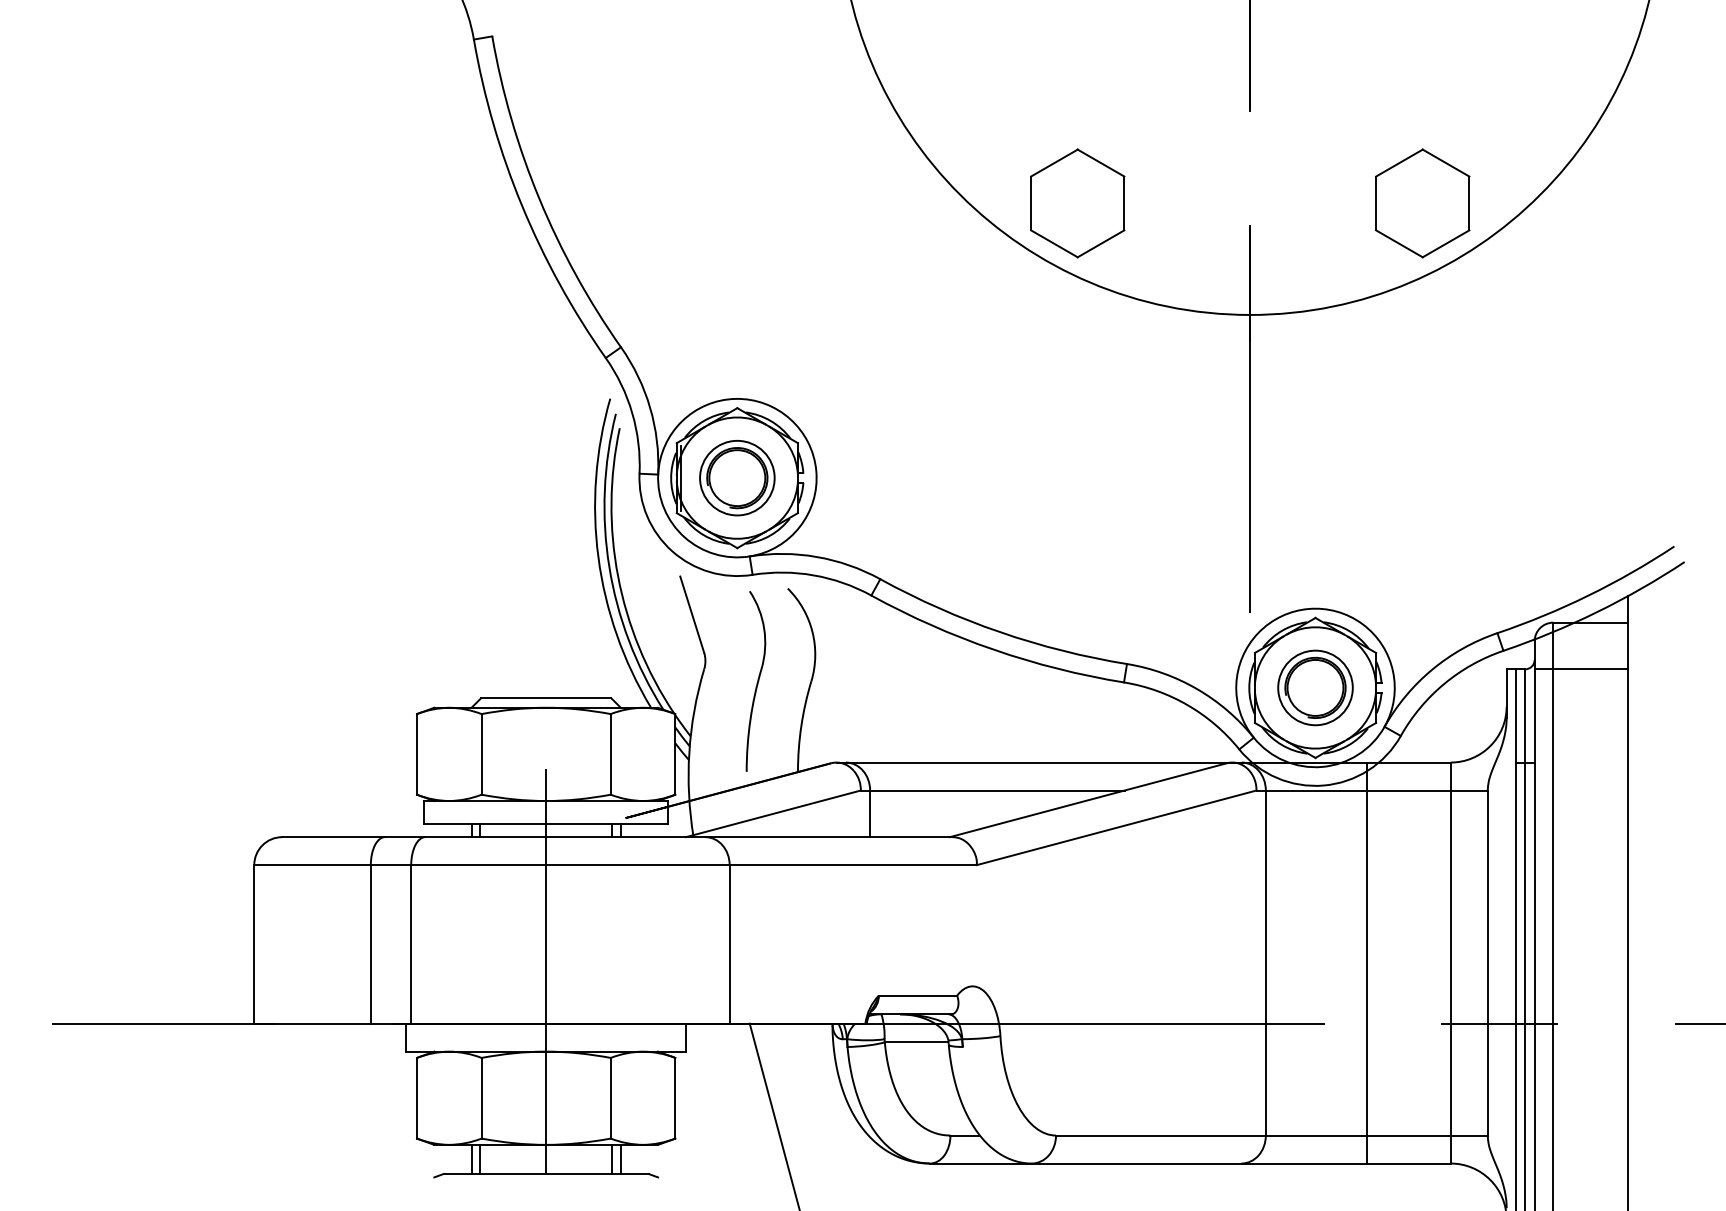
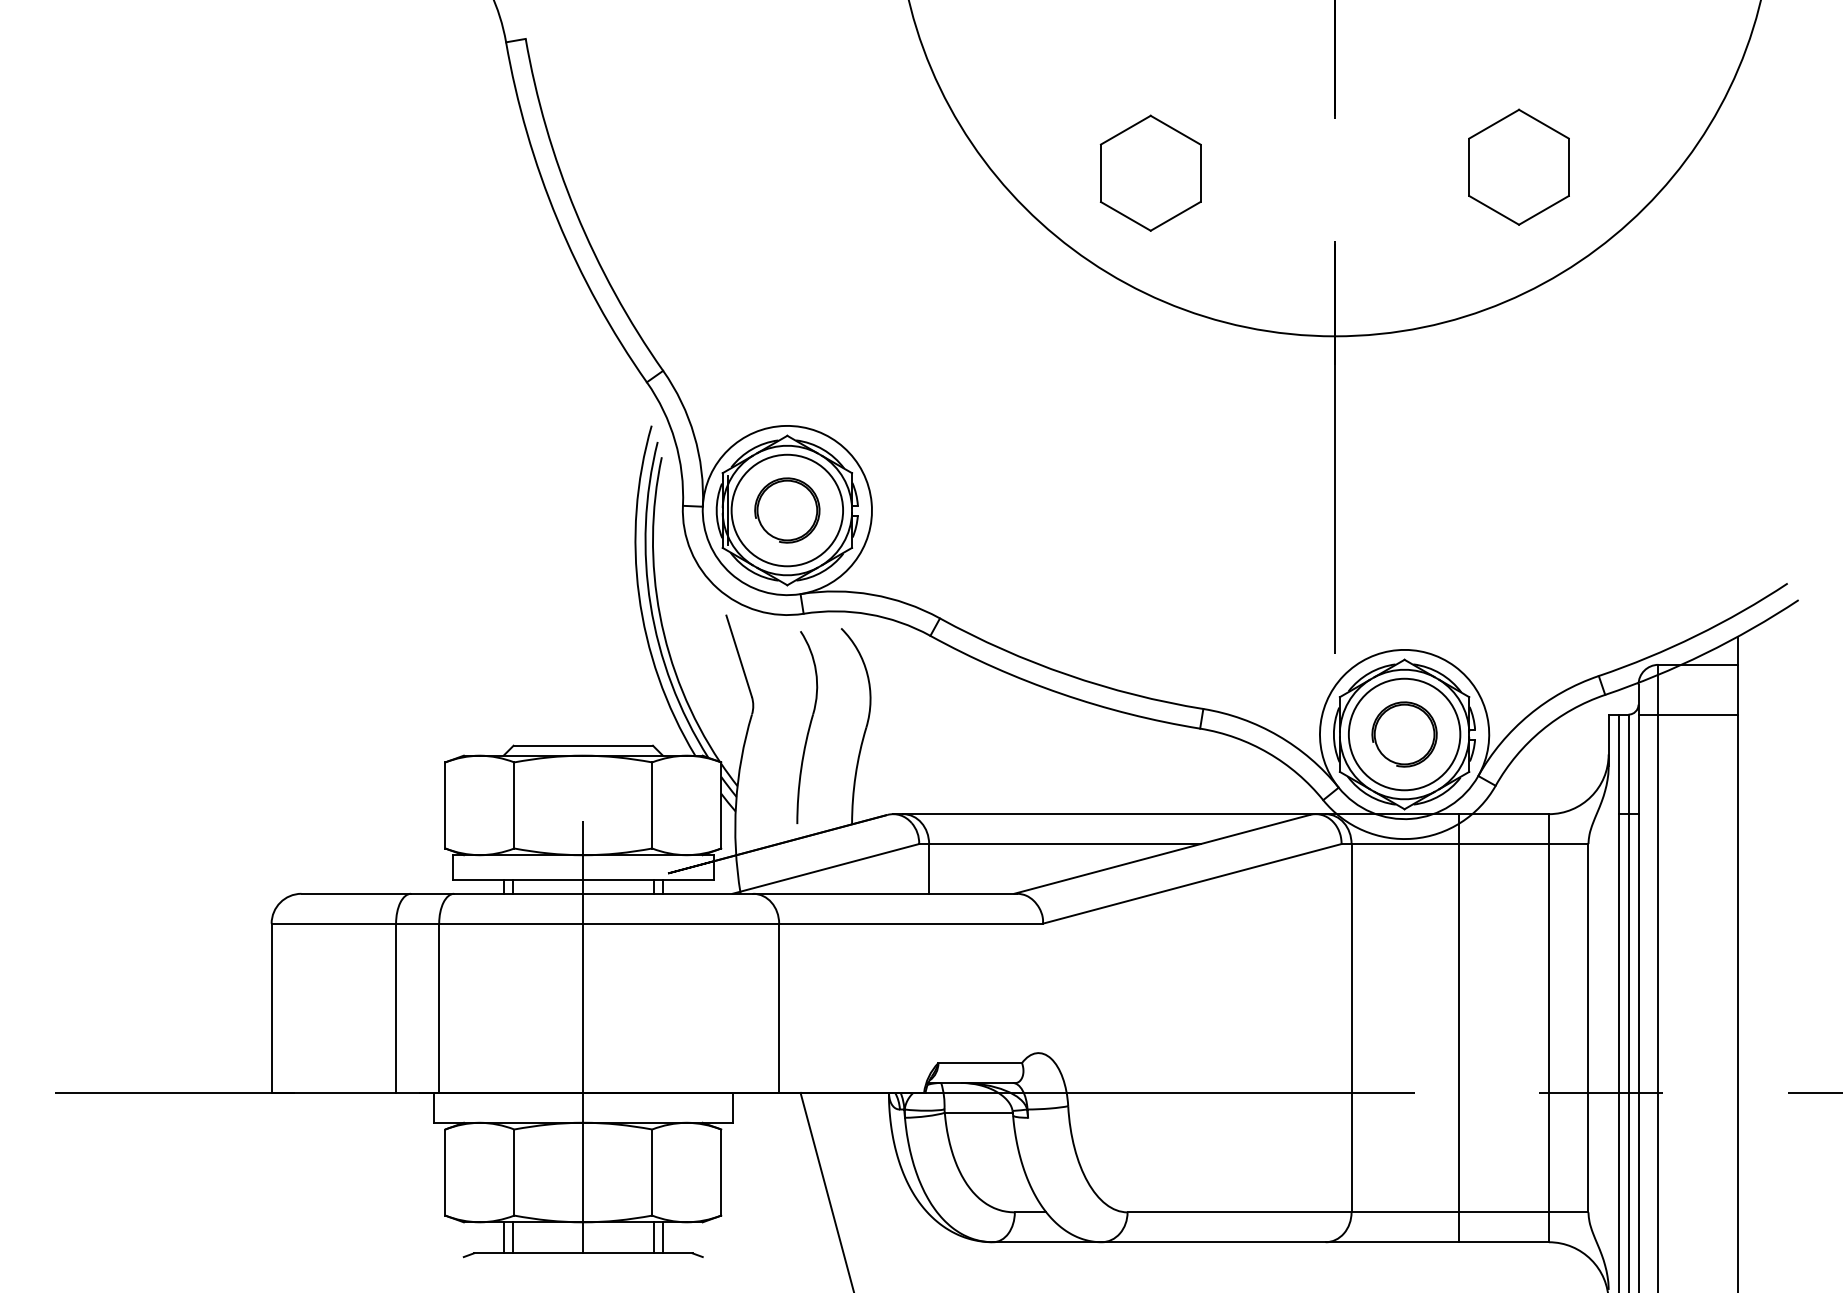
part: (1077, 202) -> (1150, 172), moved
part: (1422, 202) -> (1518, 166), moved
circle: (737, 478) -> (787, 510), size x1.4
circle: (1315, 687) -> (1404, 734), size x1.4

